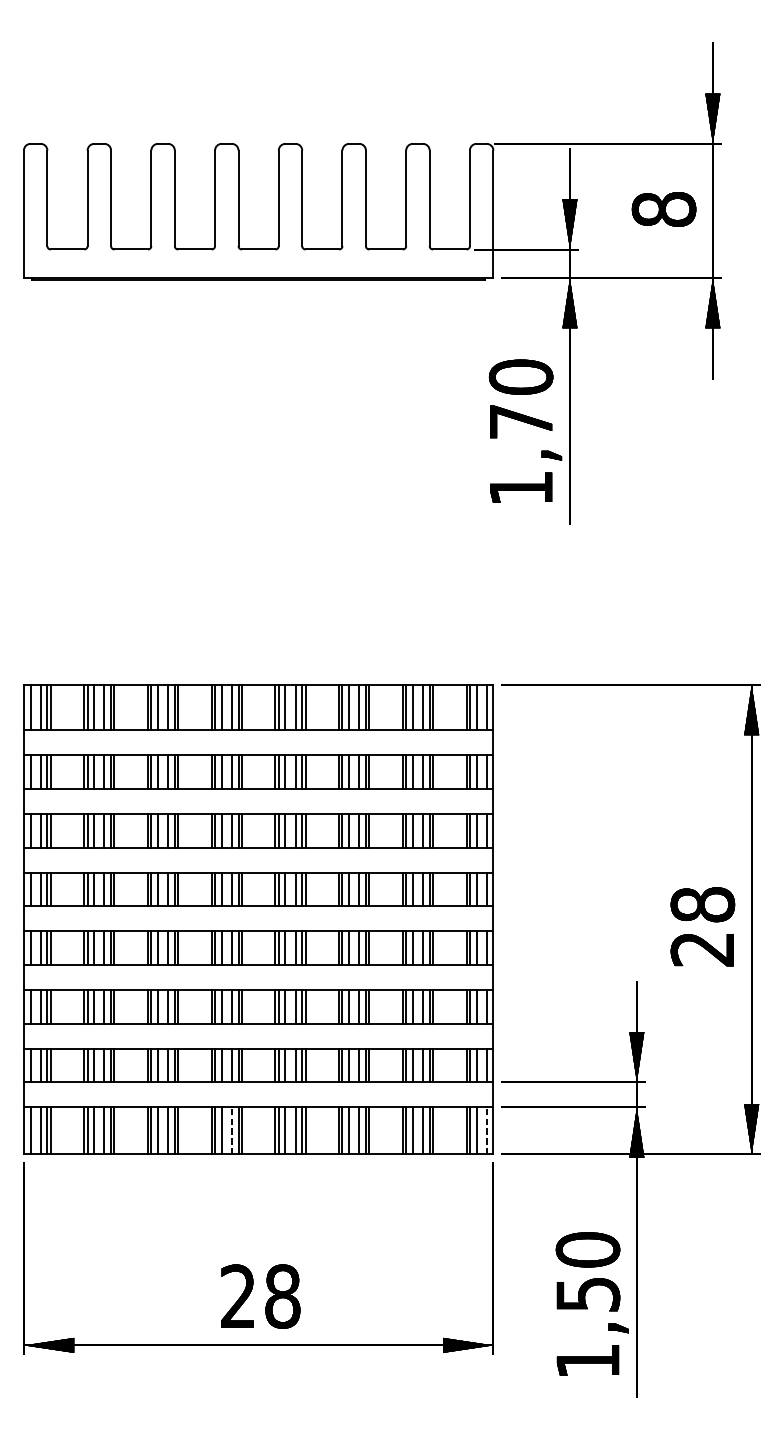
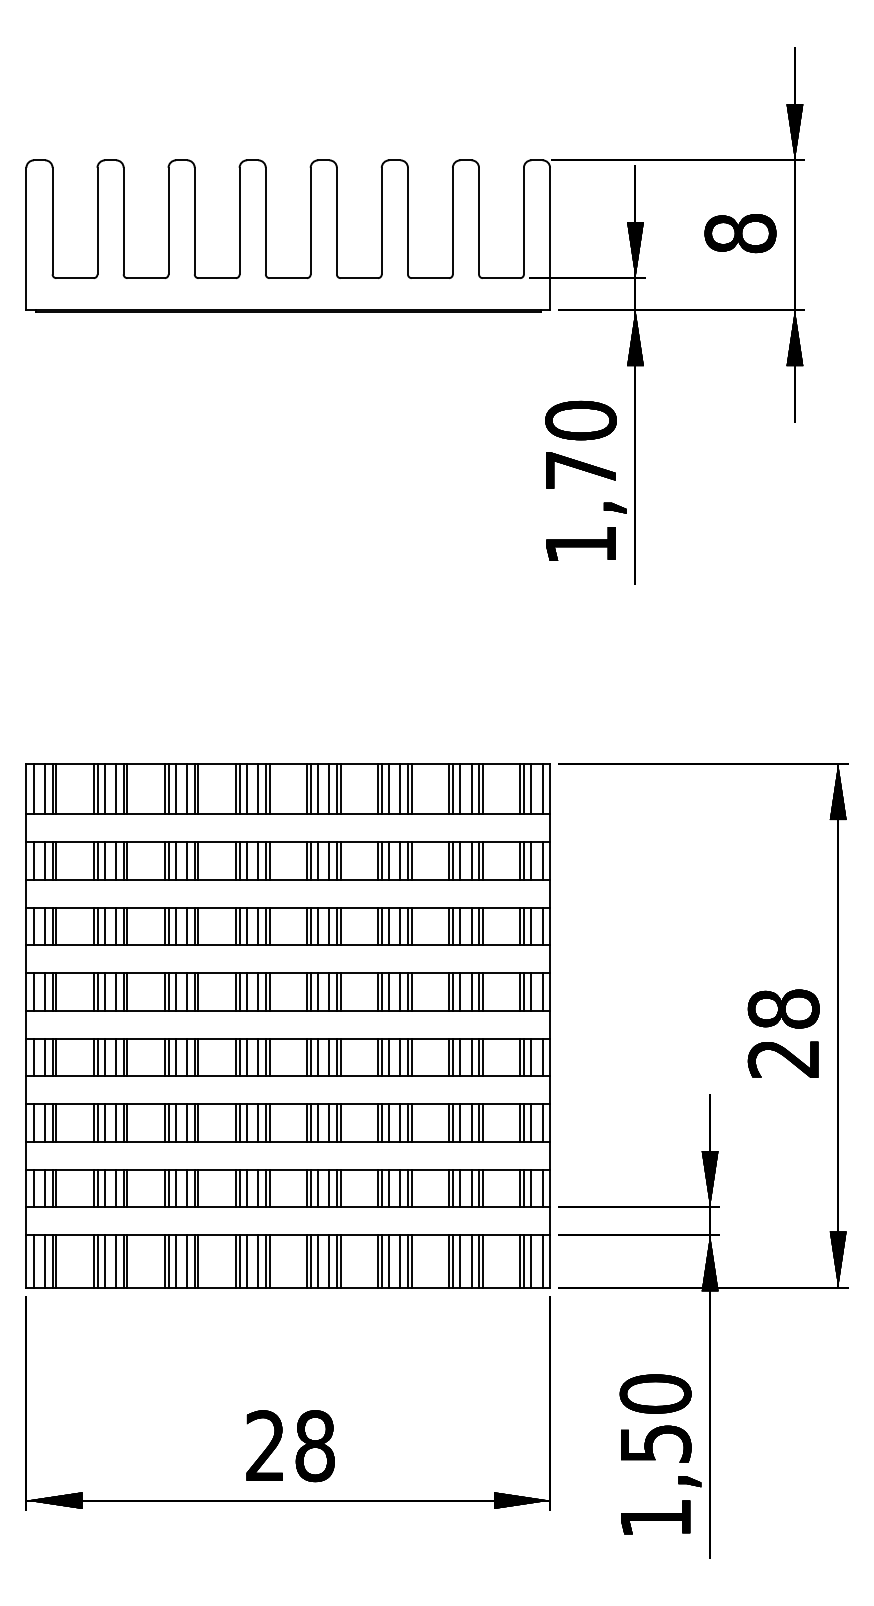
line: (231, 1130) -> (258, 1260), dashed -> solid
line: (486, 1130) -> (542, 1260), dashed -> solid

